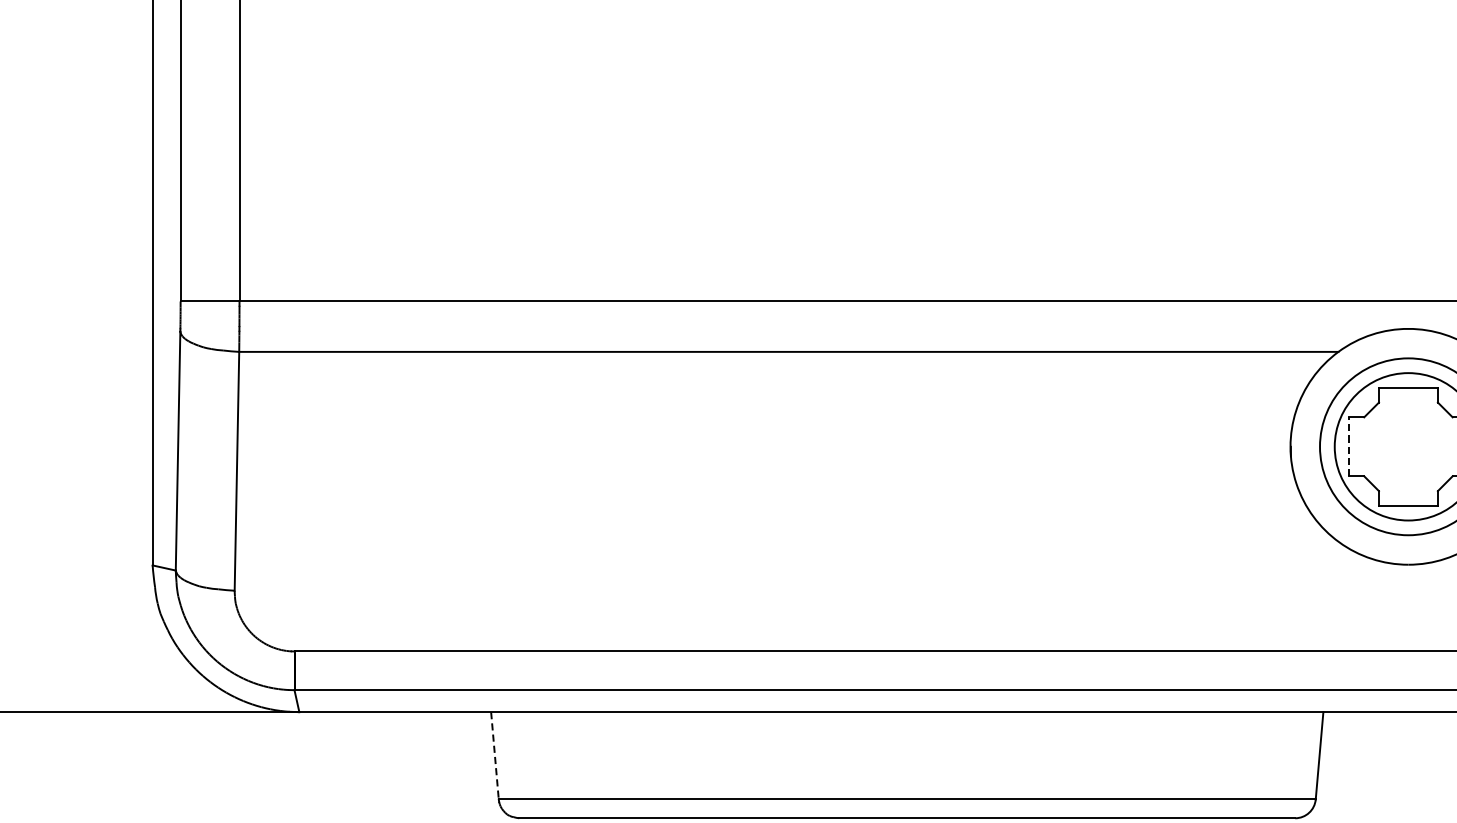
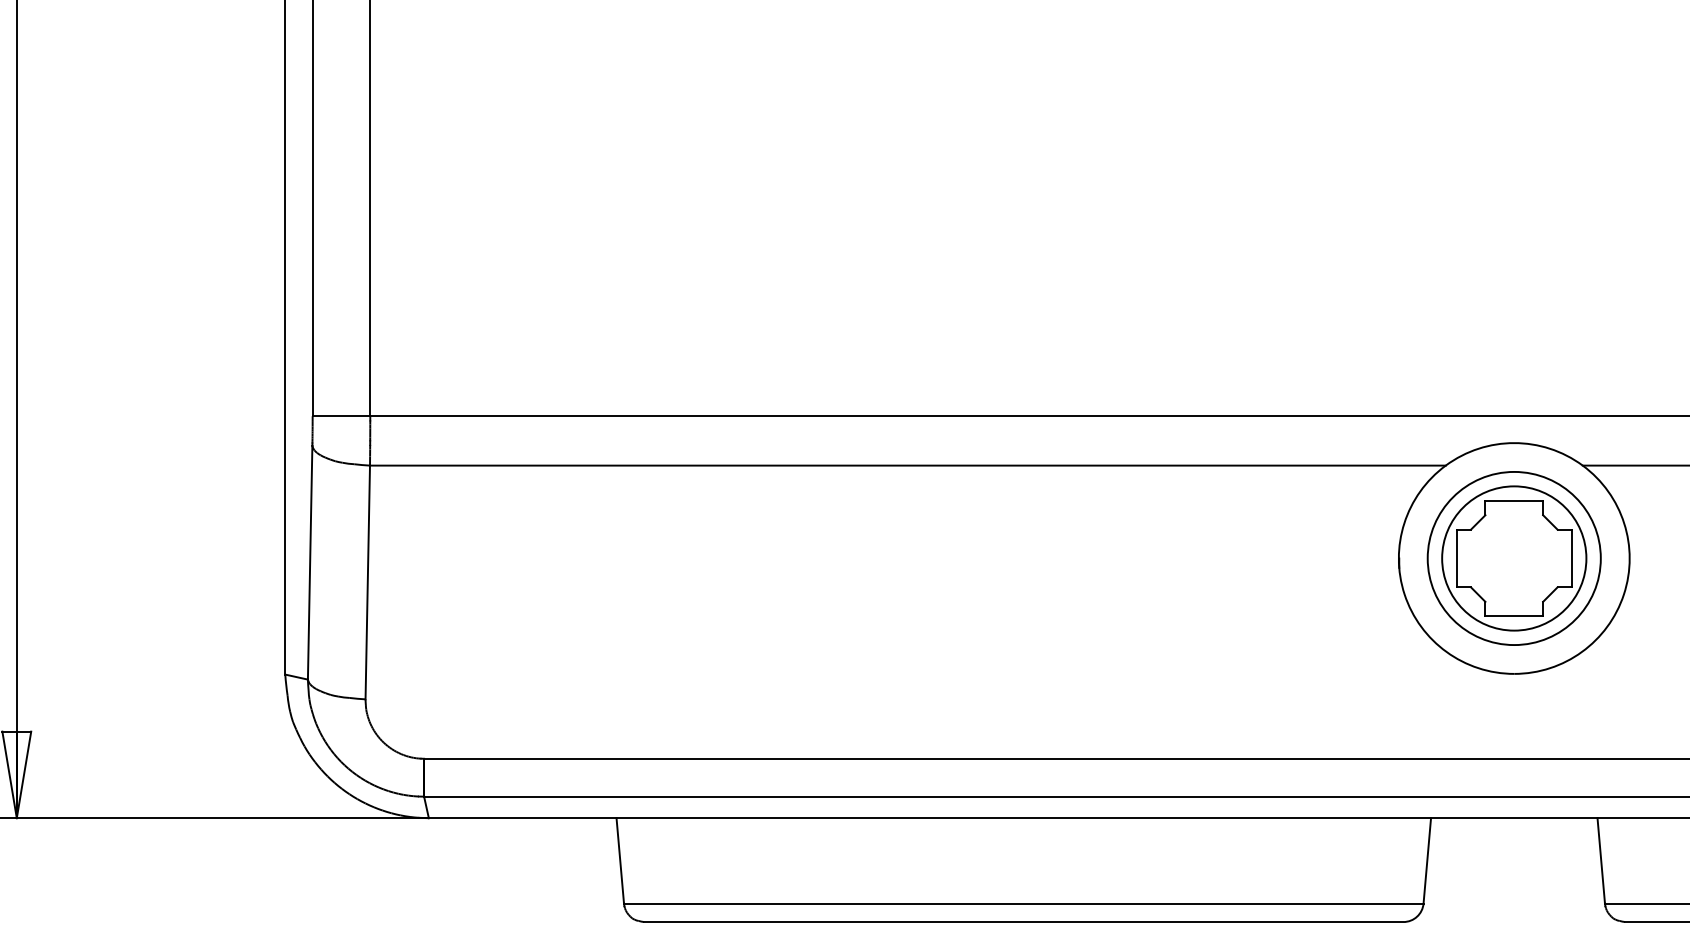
line: (1349, 446) -> (1456, 558), dashed -> solid
line: (495, 755) -> (620, 860), dashed -> solid

